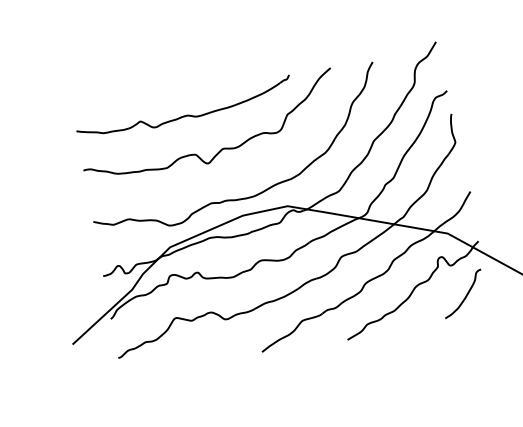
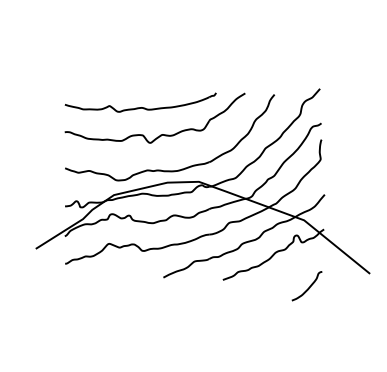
curve: (465, 295) -> (308, 287), moved

